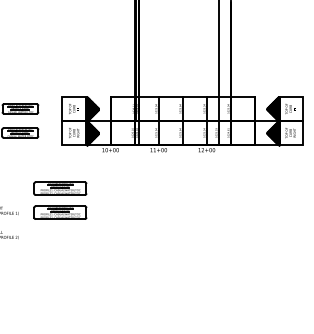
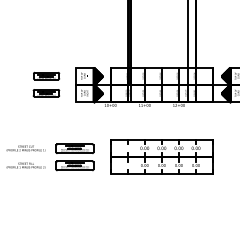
part: (59, 200) -> (74, 157), moved
part: (182, 222) -> (161, 156), added

